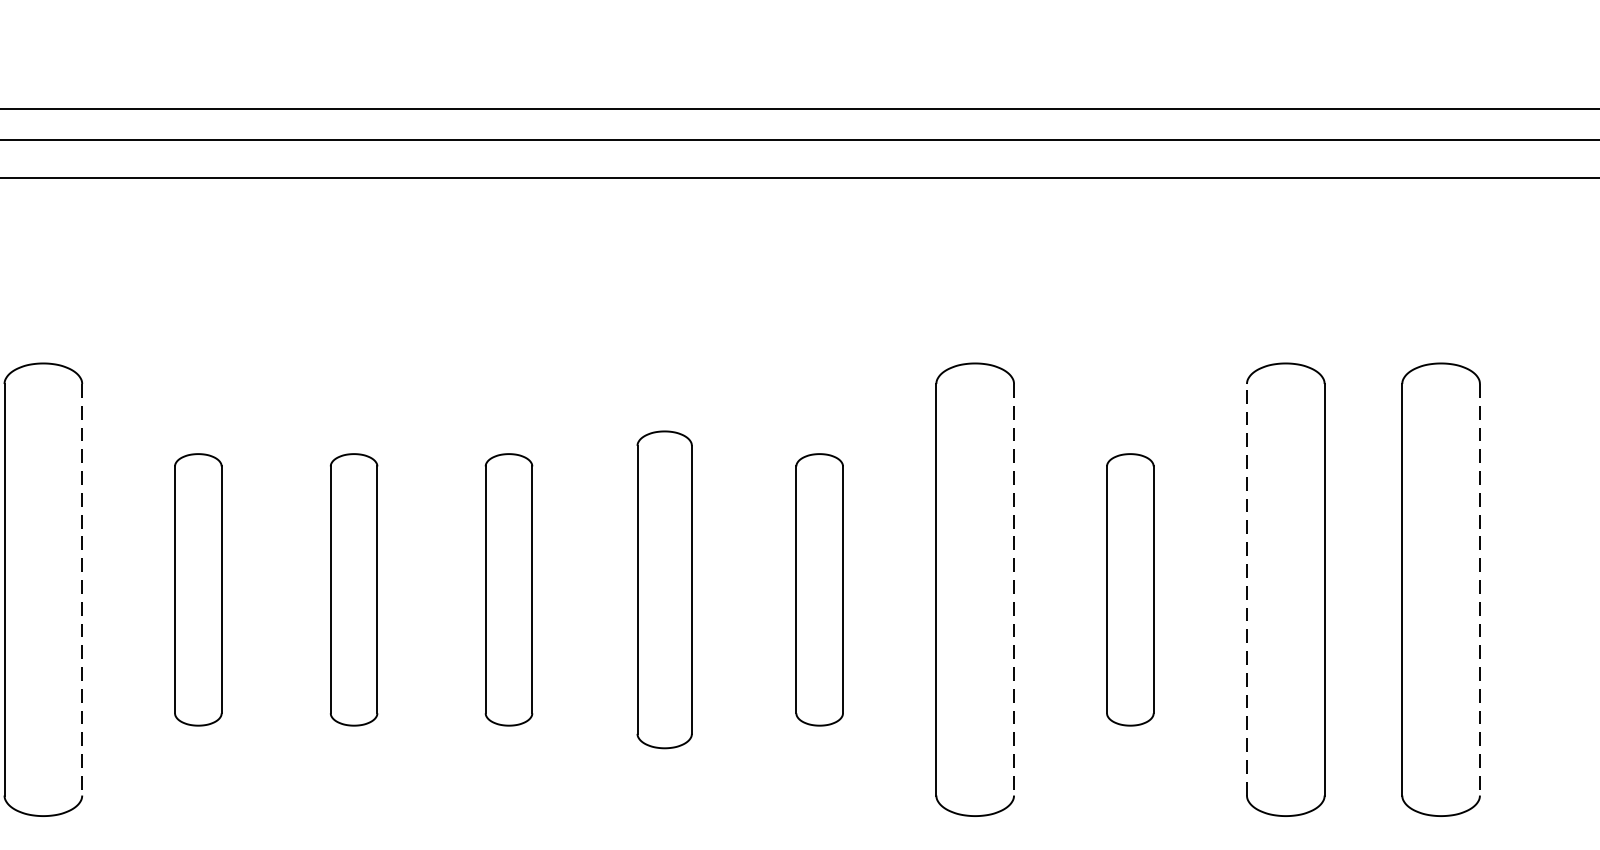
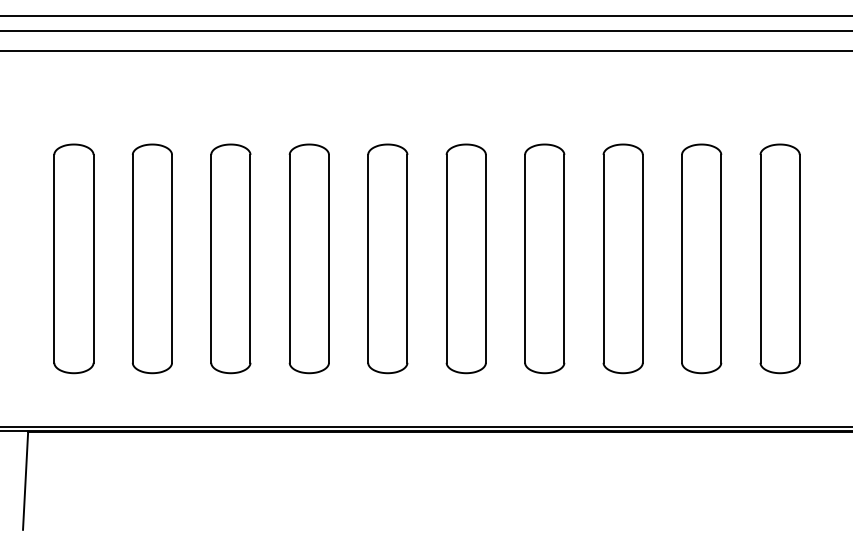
line: (82, 589) -> (93, 258), dashed -> solid
part: (196, 589) -> (151, 258), size x1.67
part: (353, 589) -> (230, 258), size x1.67
part: (507, 589) -> (308, 258), size x1.67
part: (663, 589) -> (387, 258), size x1.43
part: (818, 589) -> (465, 258), size x1.67
line: (1014, 589) -> (564, 258), dashed -> solid
part: (1129, 589) -> (622, 258), size x1.67
line: (1247, 589) -> (682, 258), dashed -> solid
line: (1479, 589) -> (799, 258), dashed -> solid

